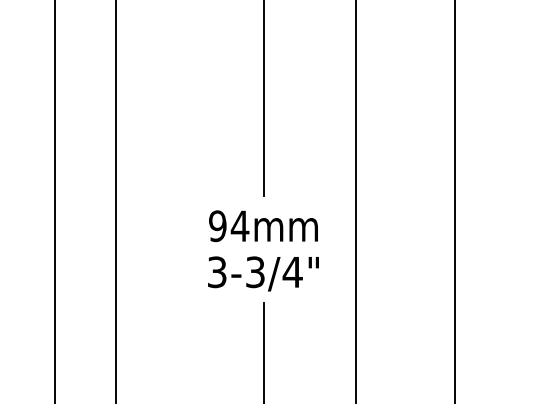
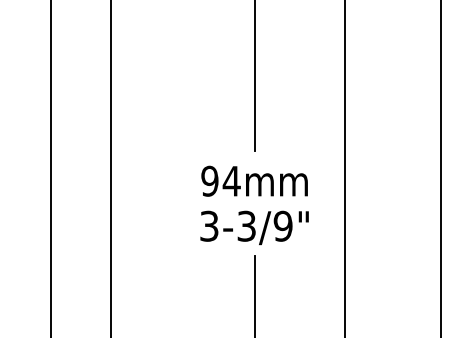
text: (292, 272) -> (282, 226), 3-3/4" -> 3-3/9"

